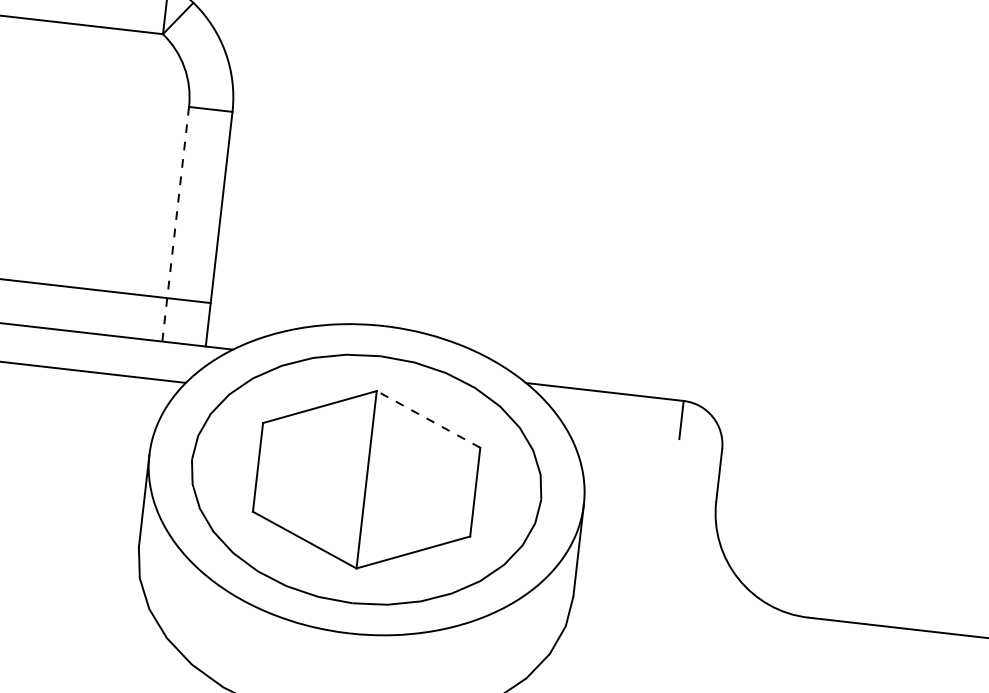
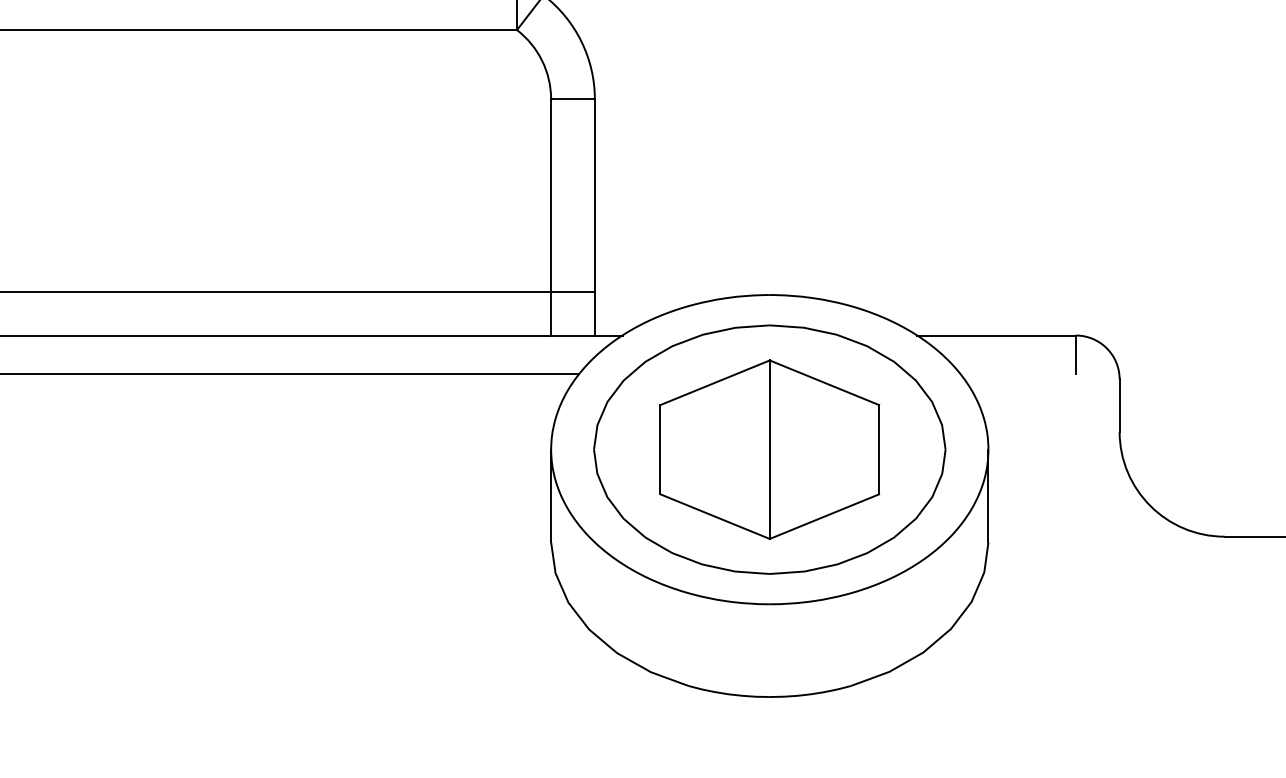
line: (176, 223) -> (551, 216), dashed -> solid
line: (428, 419) -> (824, 382), dashed -> solid

